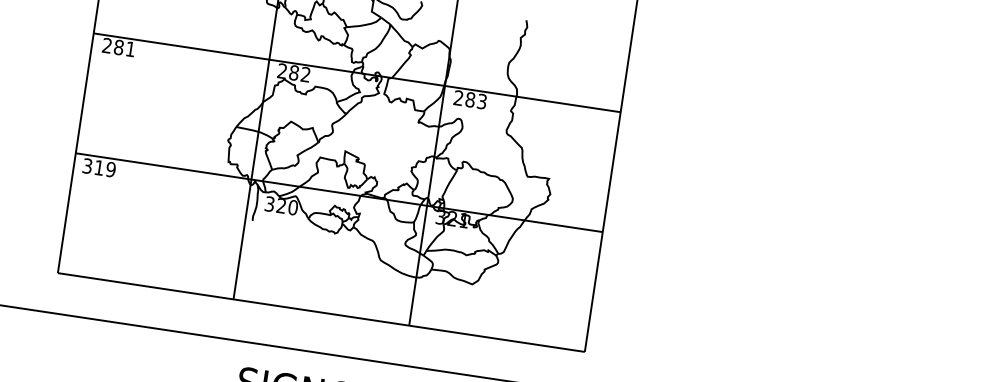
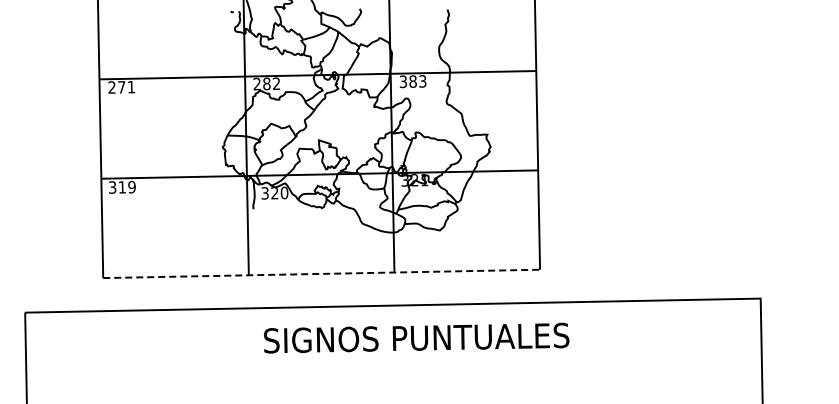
text: (118, 47) -> (121, 87), 281 -> 271
text: (457, 98) -> (402, 82), 283 -> 383
line: (322, 312) -> (322, 273), solid -> dashed

